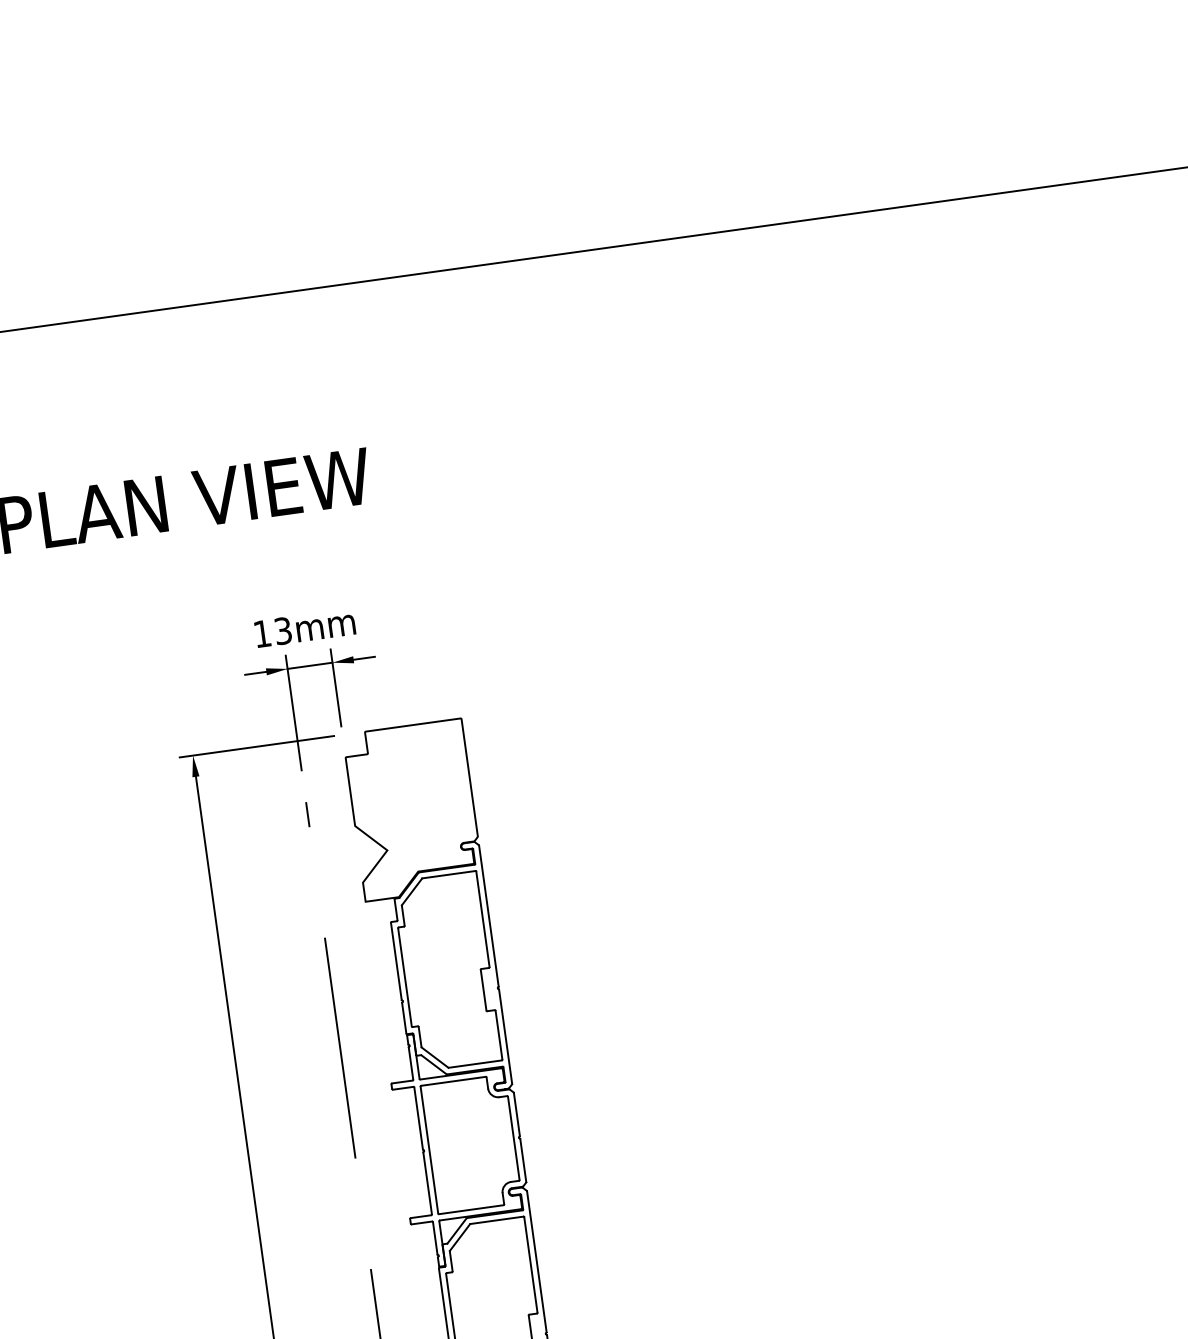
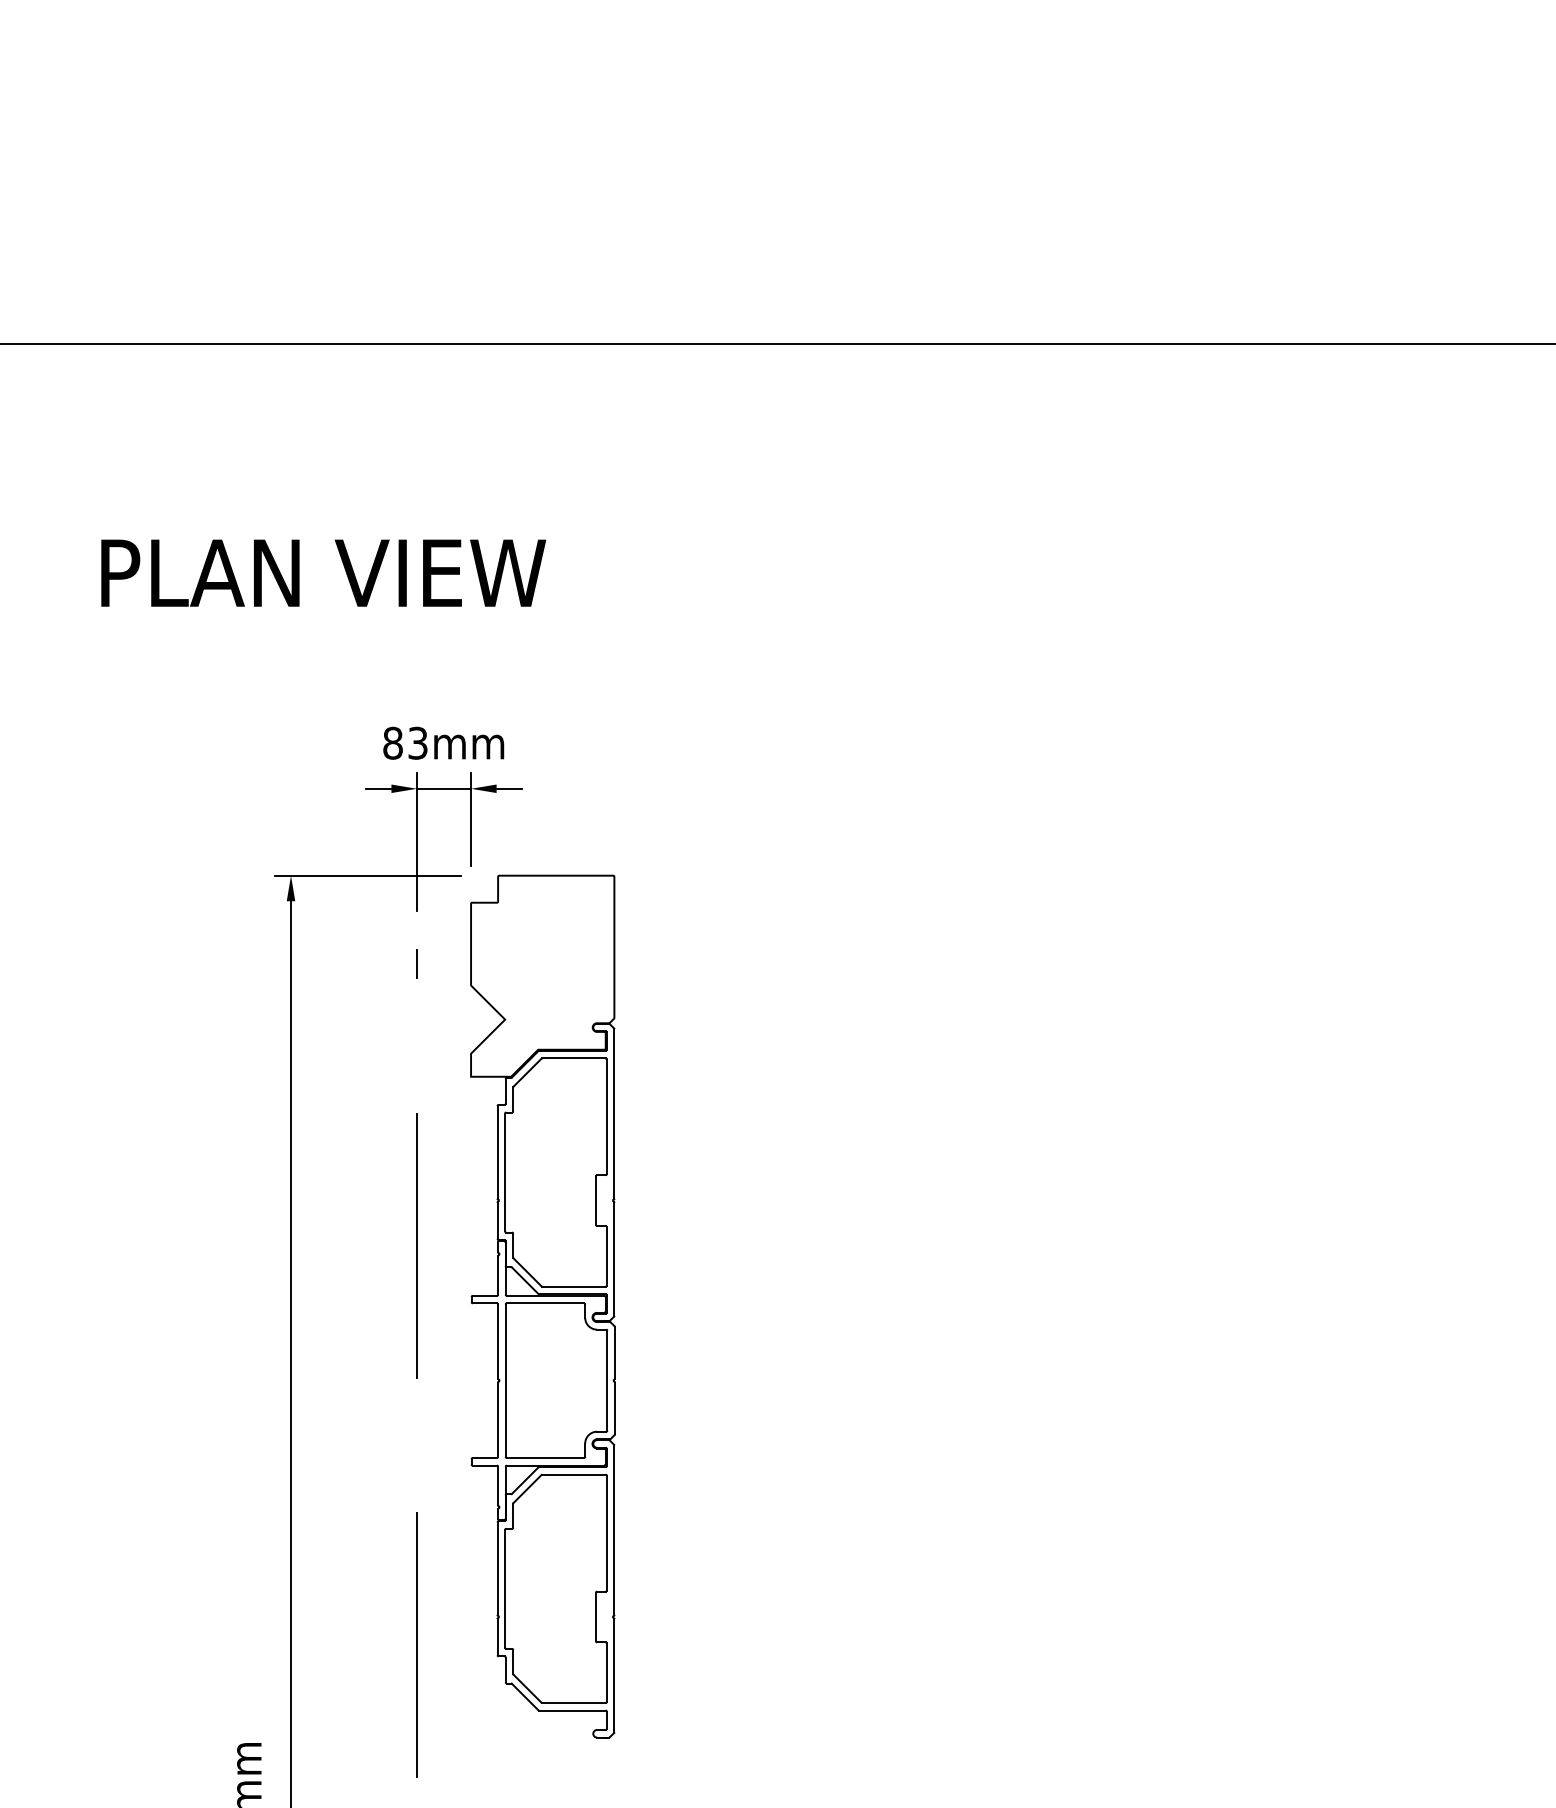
text: (261, 633) -> (392, 742), 13mm -> 83mm

